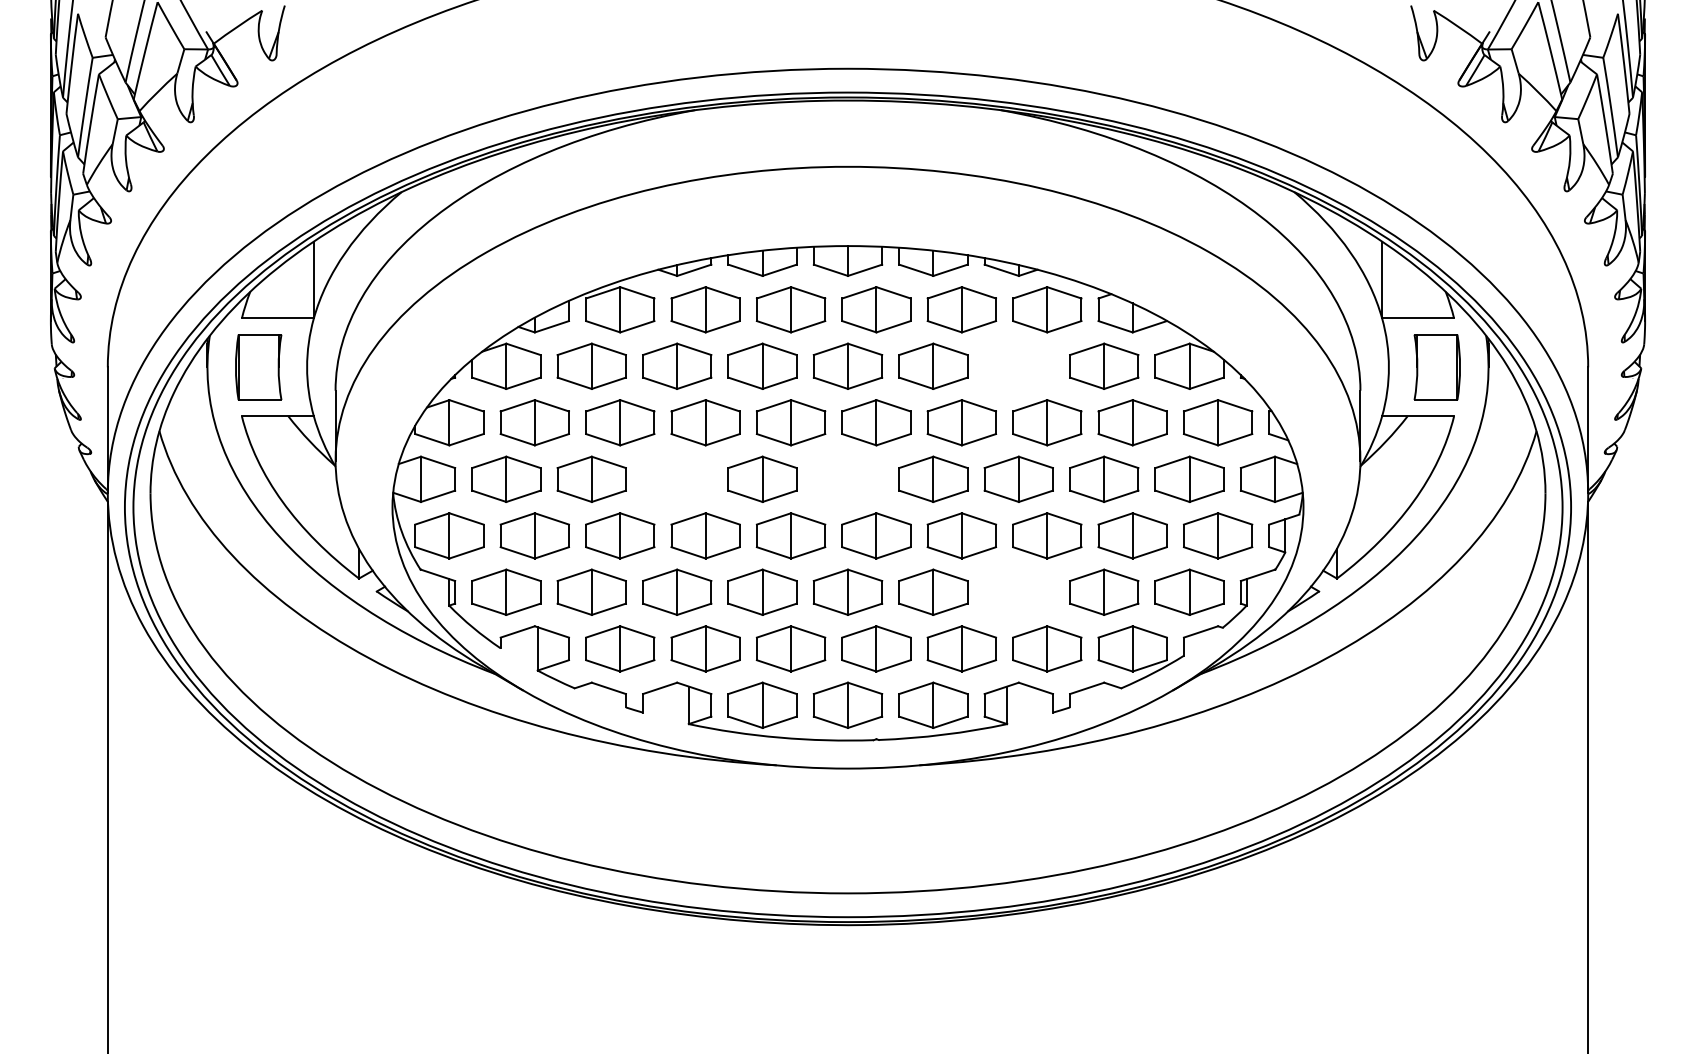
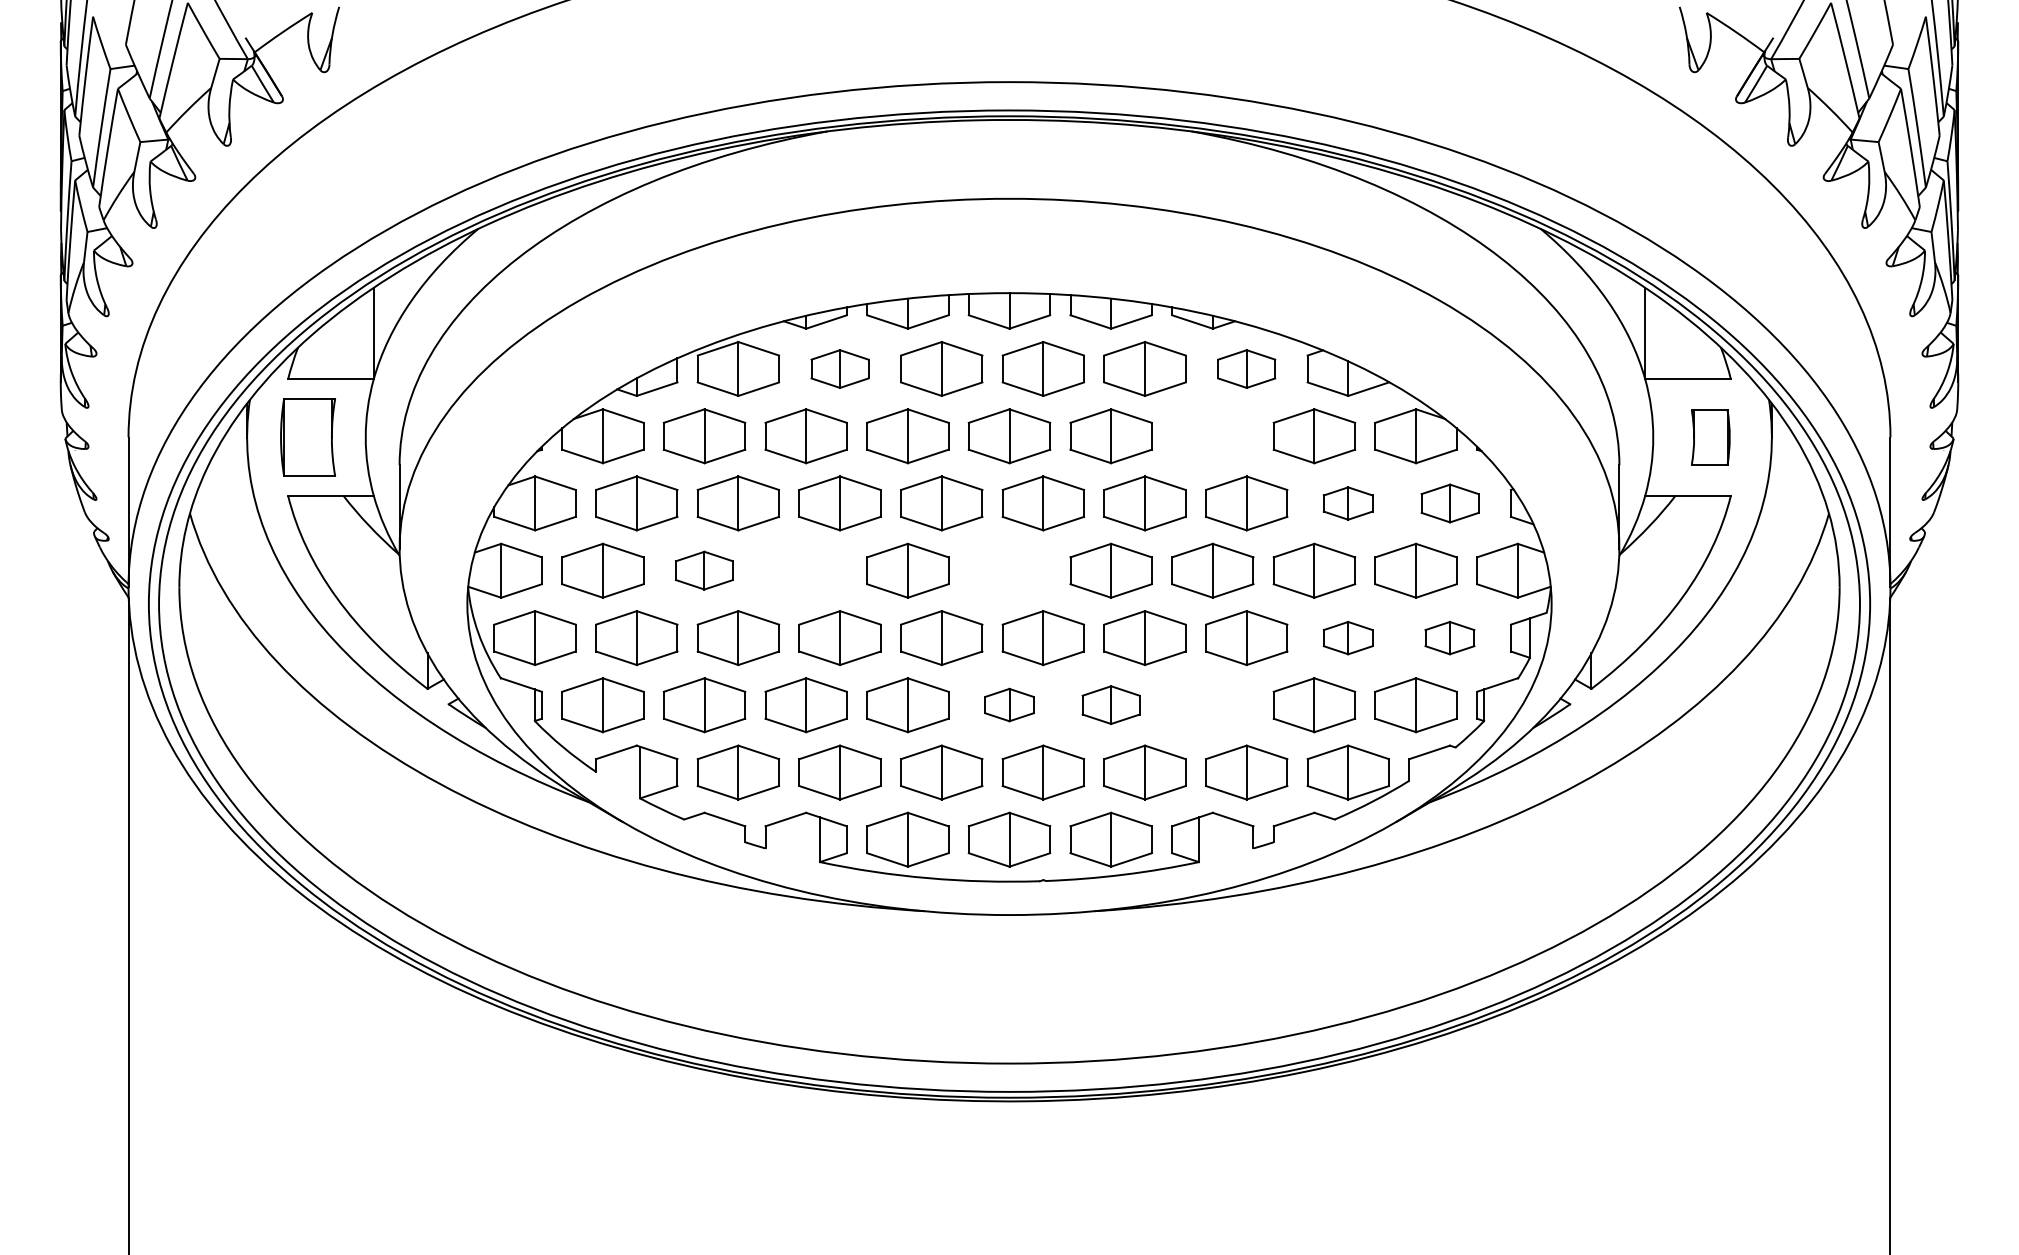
part: (705, 309) -> (839, 368), size x0.7
part: (1047, 309) -> (1246, 368), size x0.7
part: (1436, 367) -> (1709, 437), size x0.7
part: (1132, 422) -> (1348, 503), size x0.6
part: (1218, 422) -> (1450, 503), size x0.7
part: (591, 478) -> (704, 569), size x0.7
part: (1132, 535) -> (1348, 637), size x0.6
part: (1217, 535) -> (1449, 637), size x0.6
part: (847, 591) -> (1008, 704), size x0.6
part: (933, 591) -> (1111, 704), size x0.7

